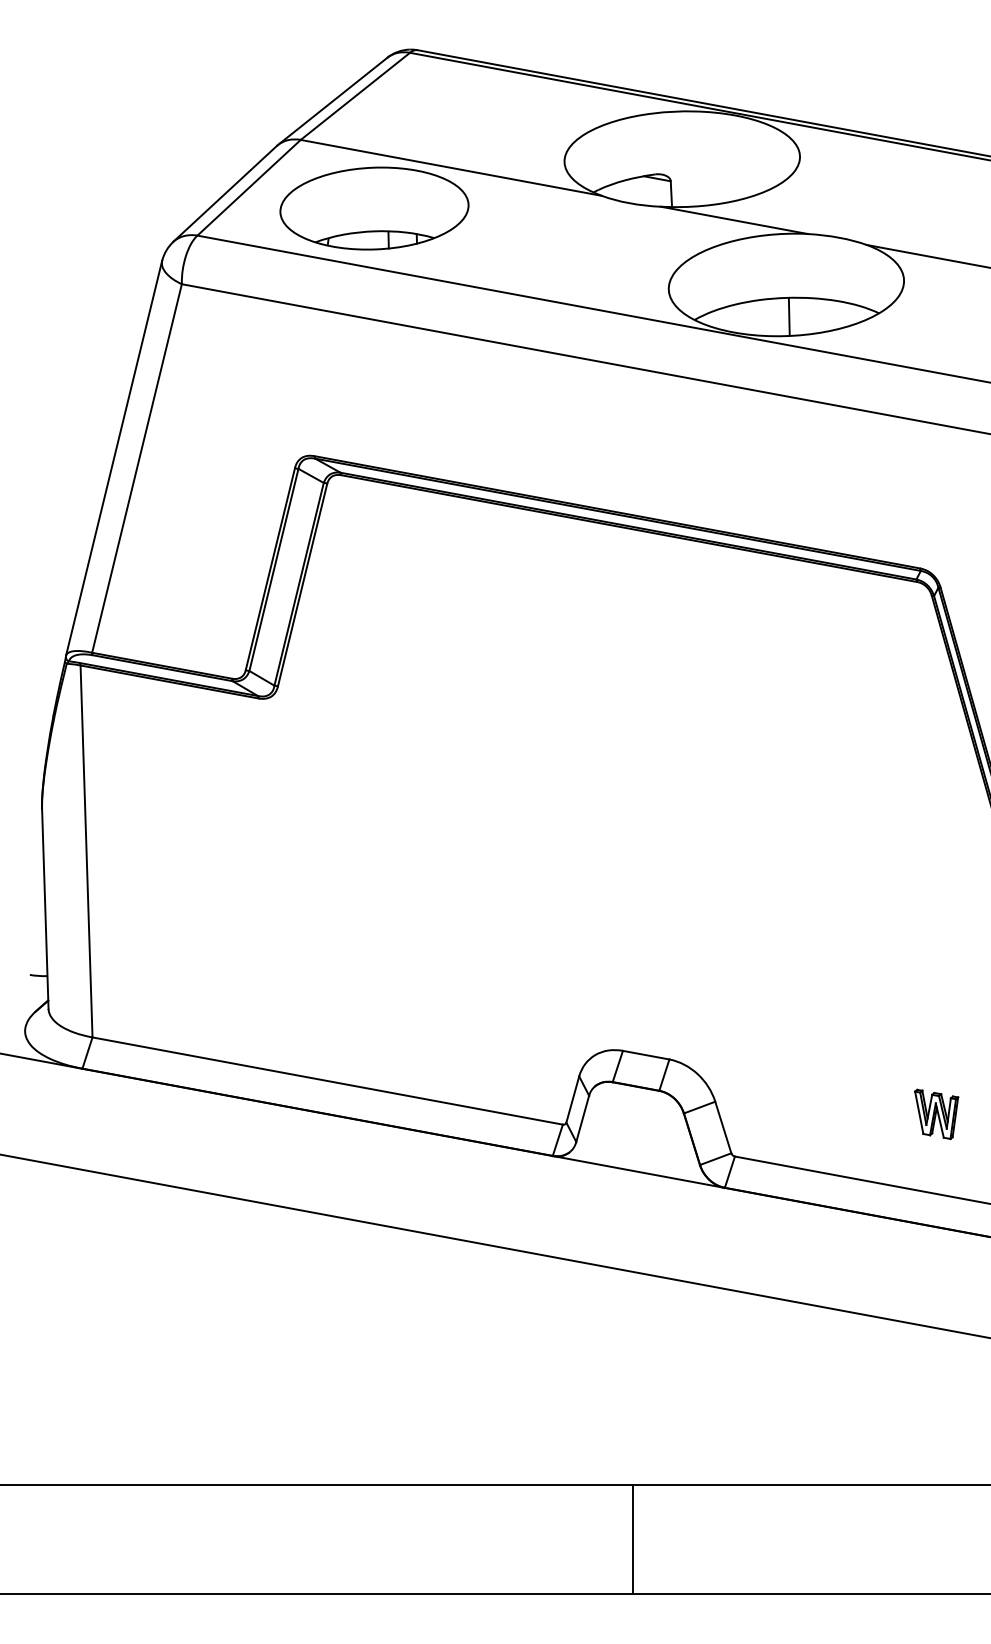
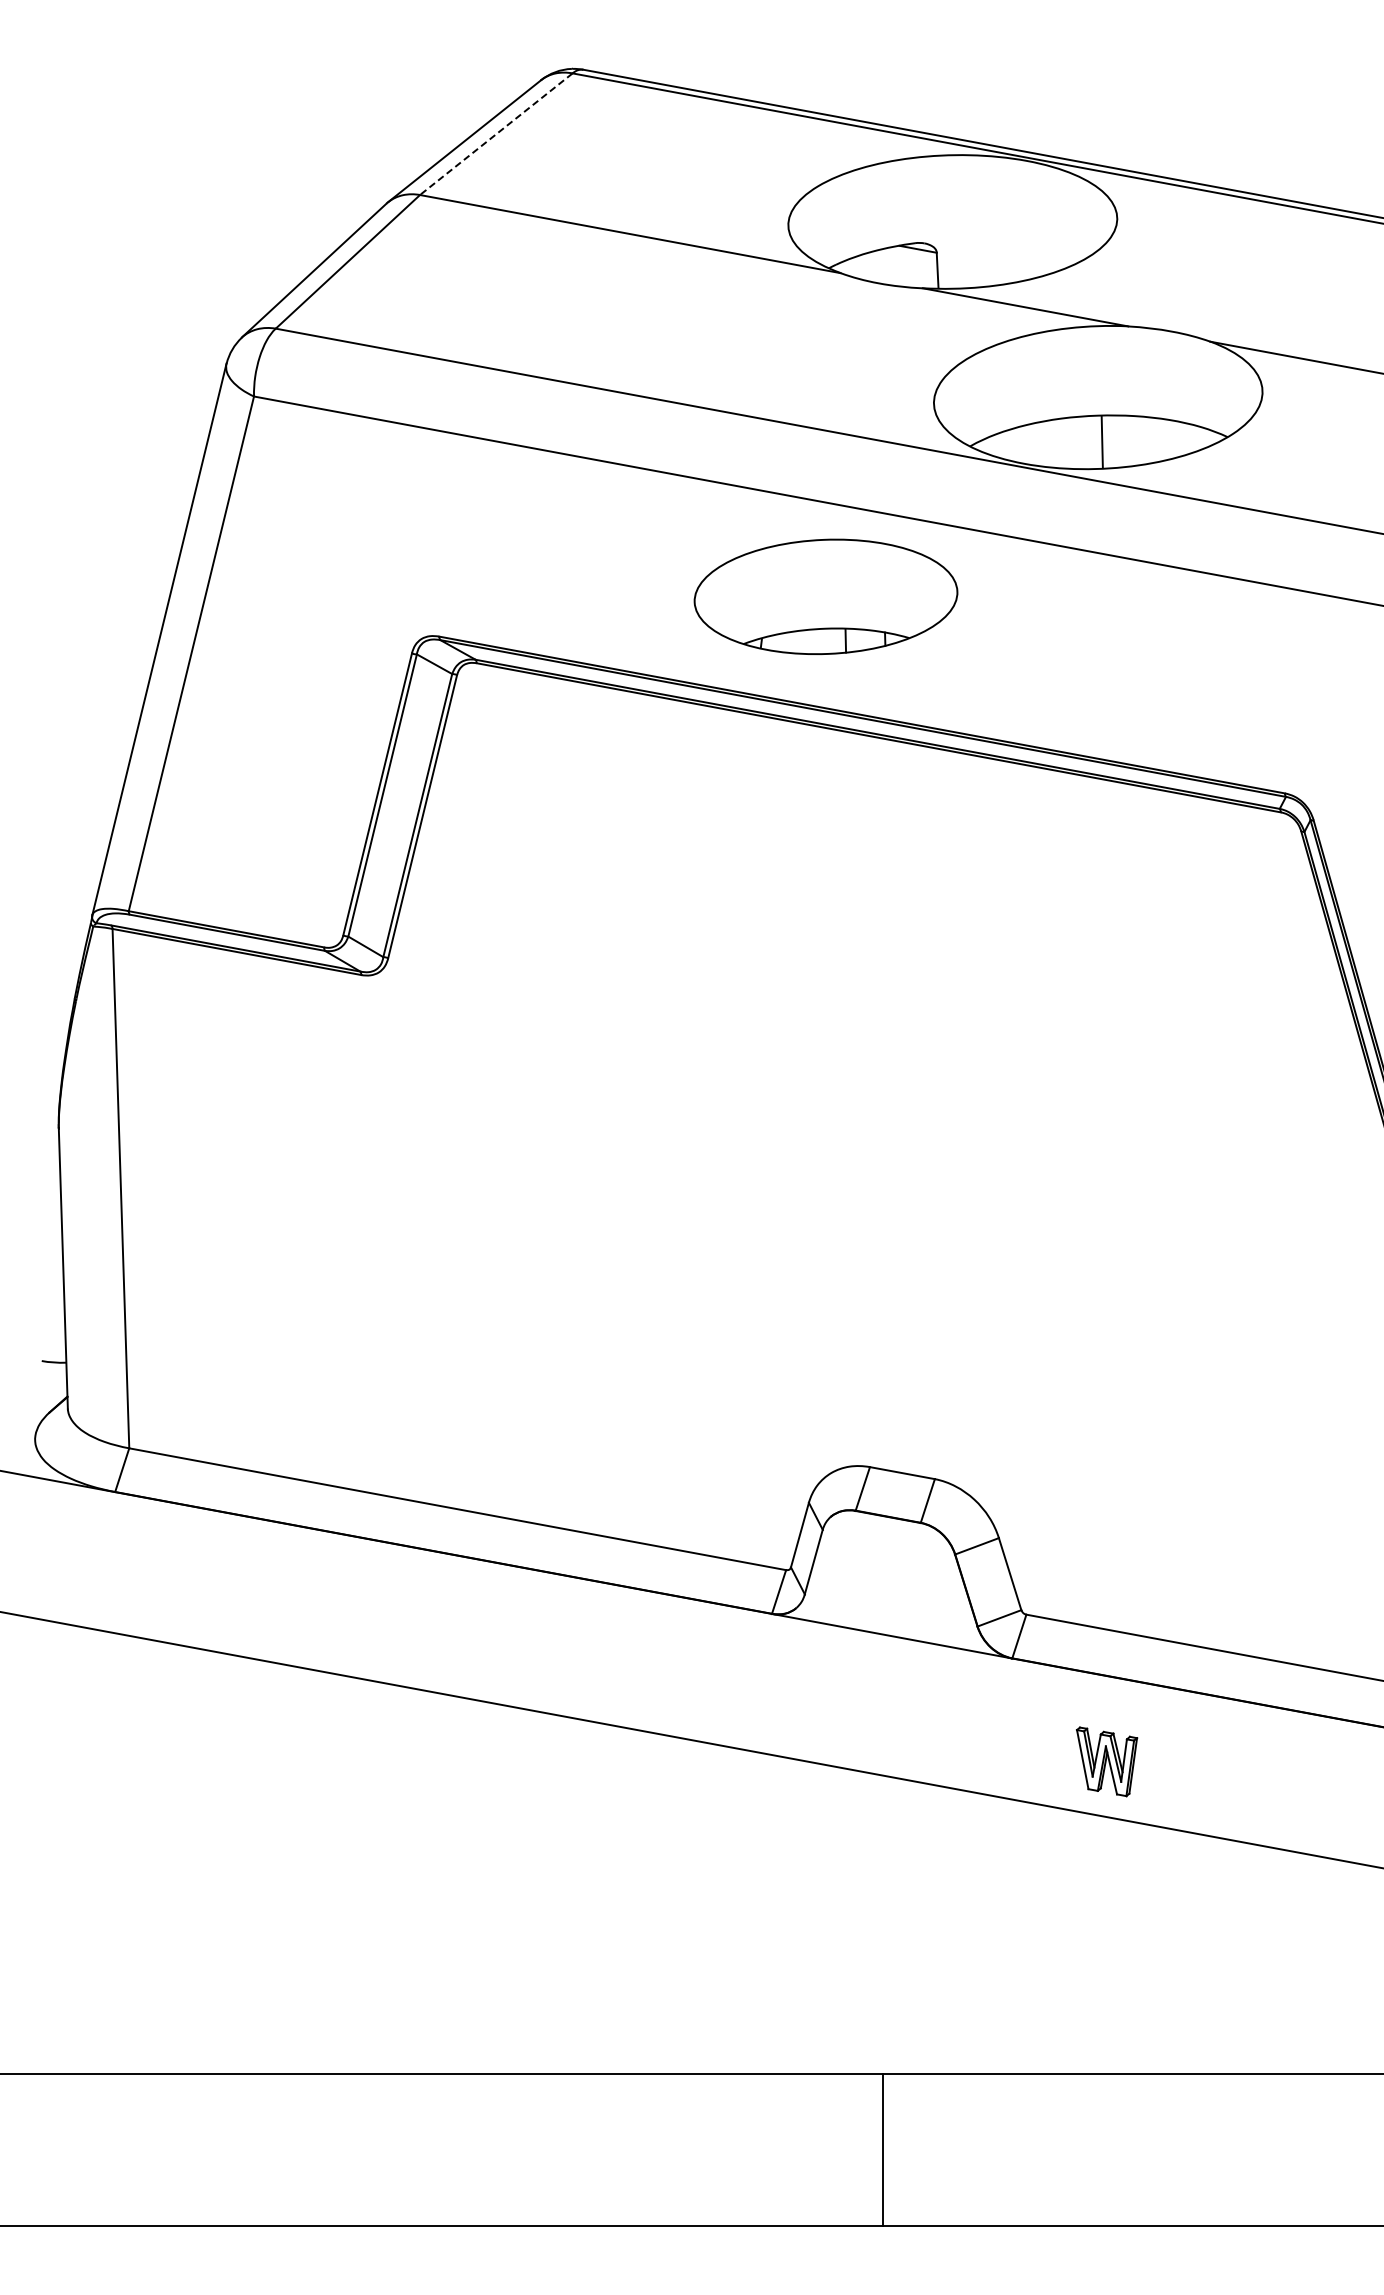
line: (355, 96) -> (496, 134), solid -> dashed
part: (374, 208) -> (825, 596), moved
part: (936, 1114) -> (1107, 1761), moved

